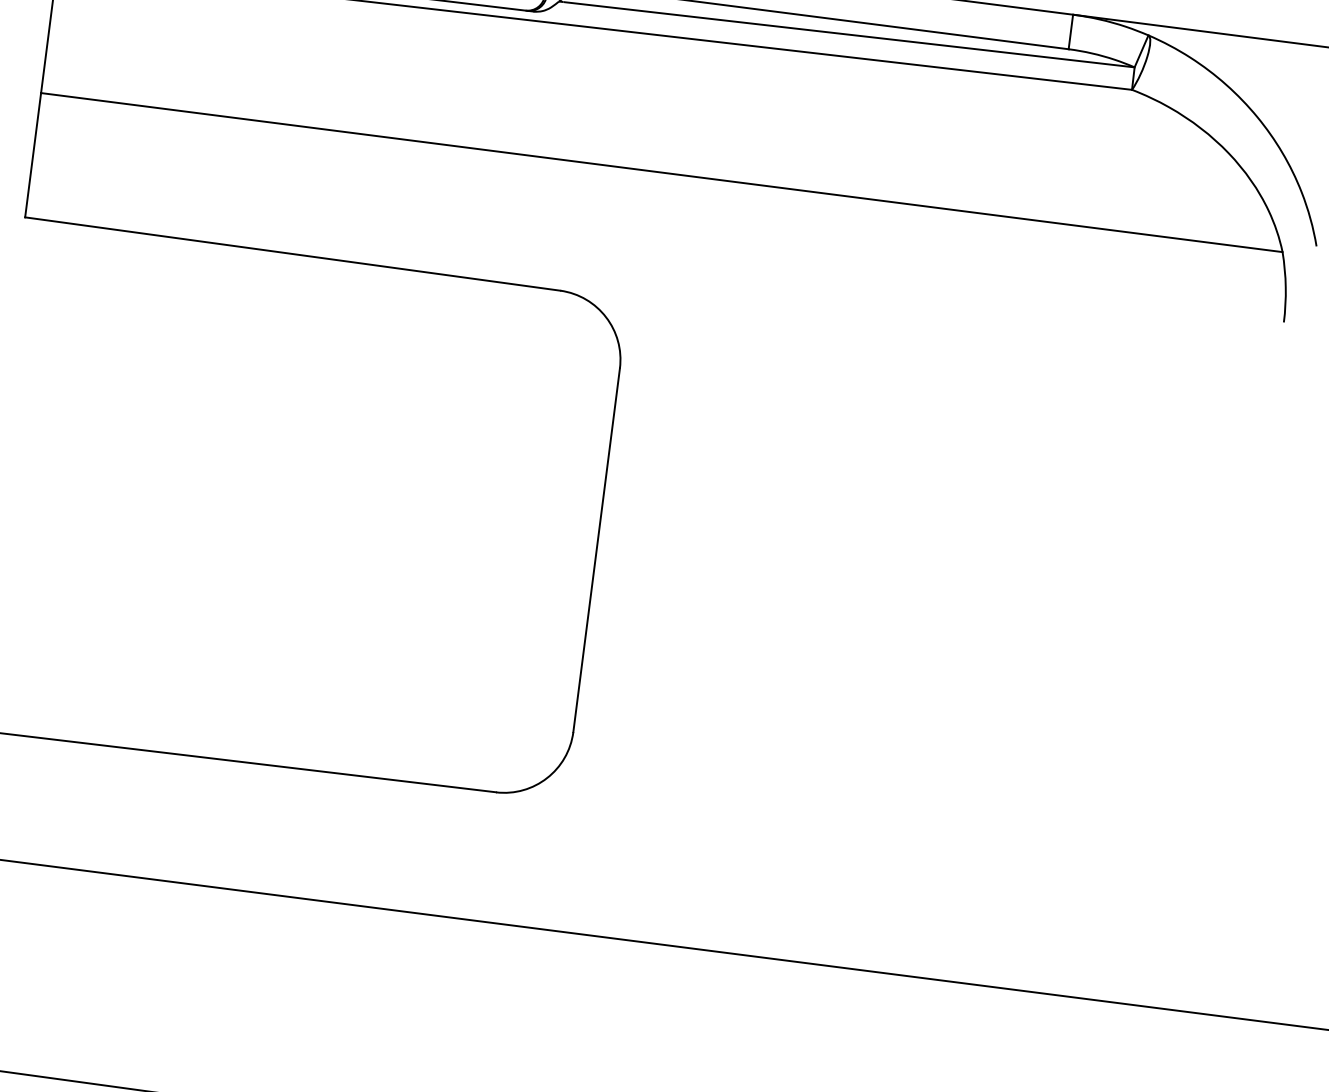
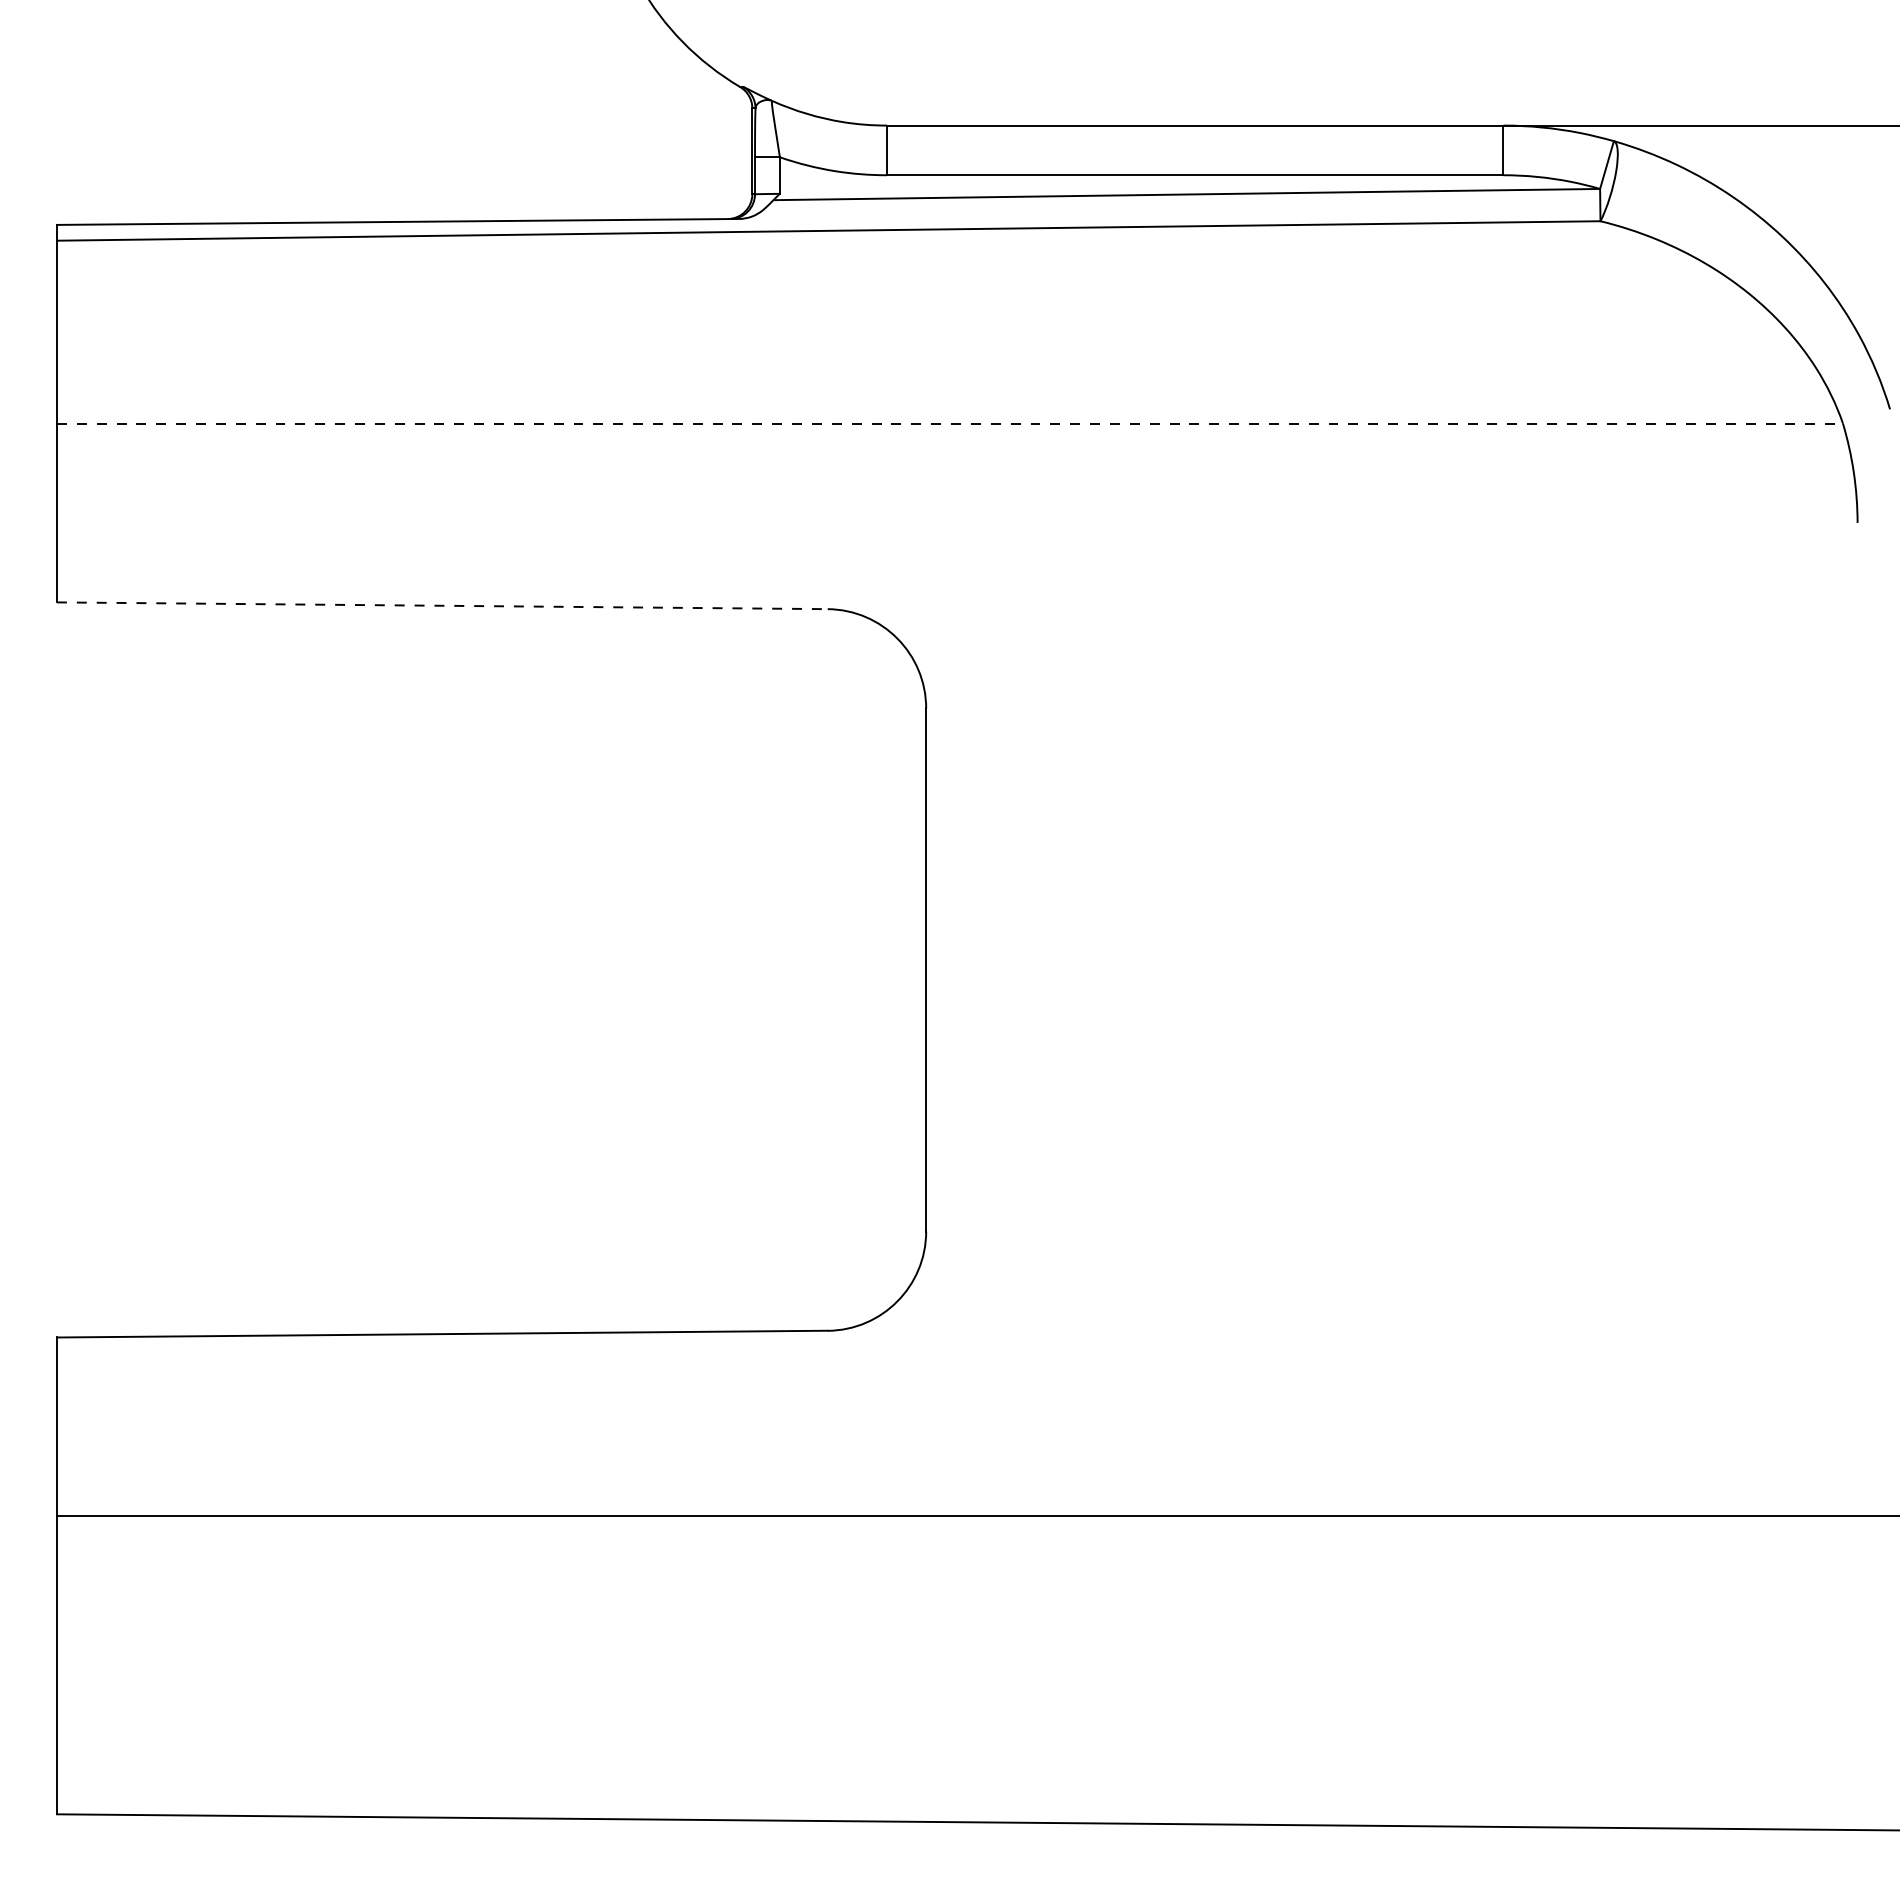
line: (661, 172) -> (949, 423), solid -> dashed
line: (292, 253) -> (442, 605), solid -> dashed

